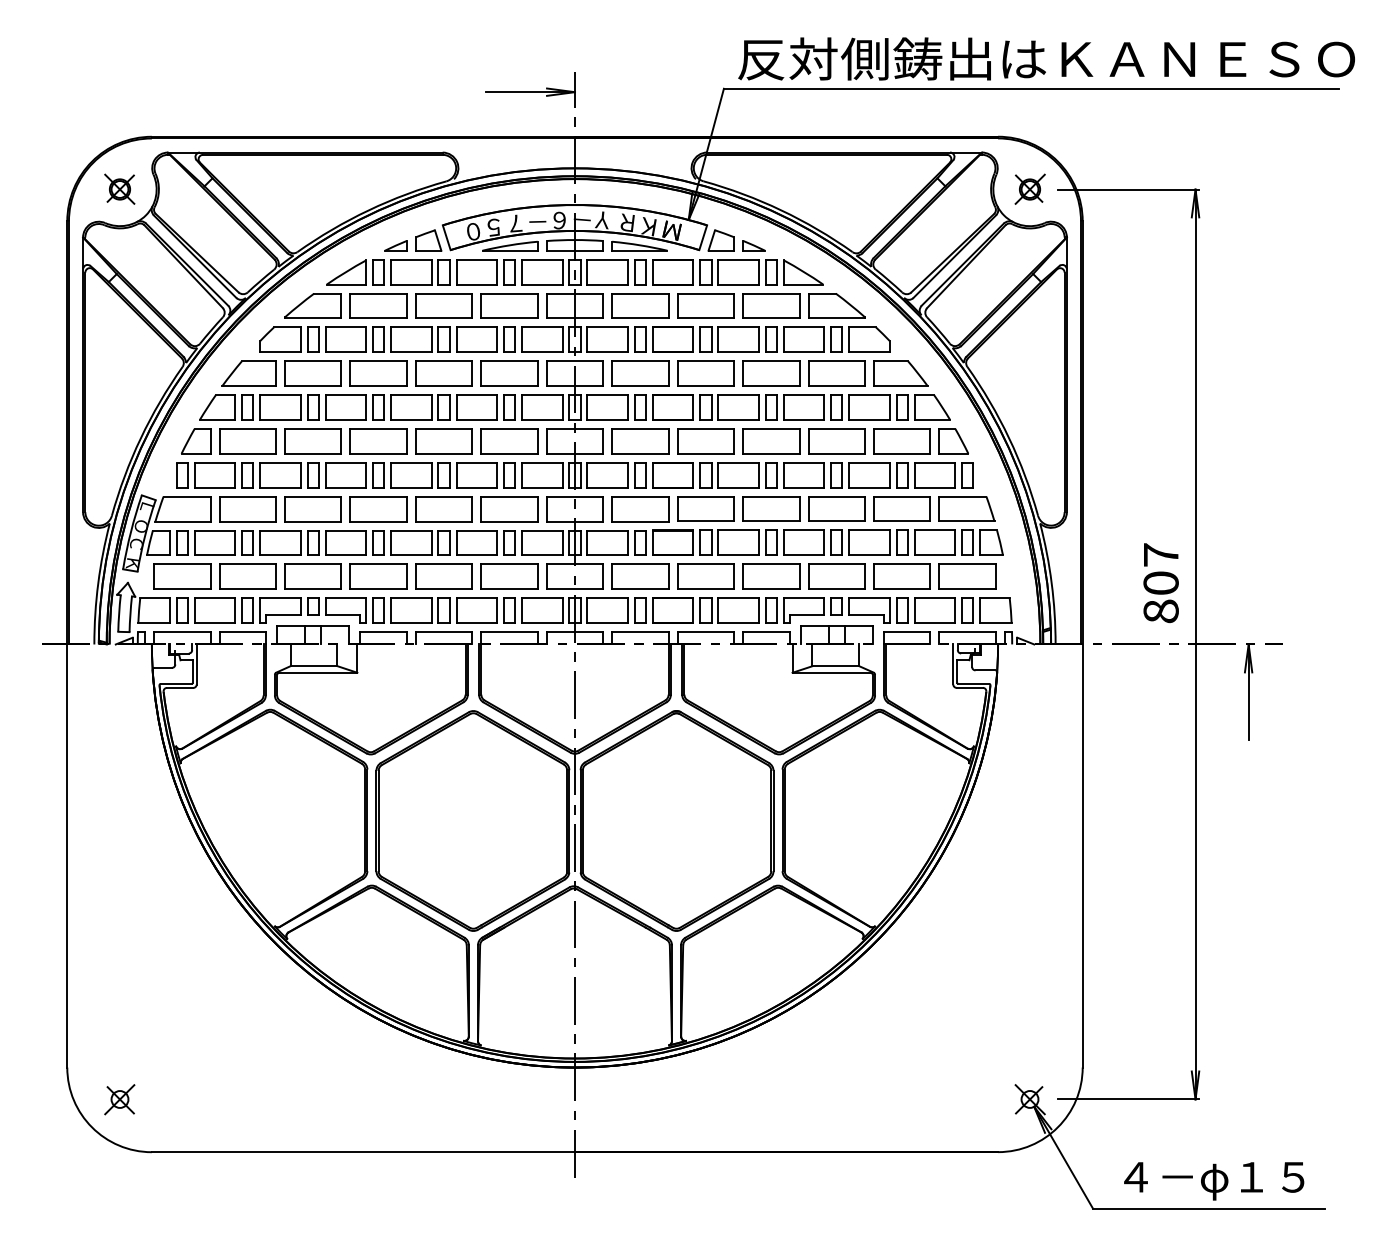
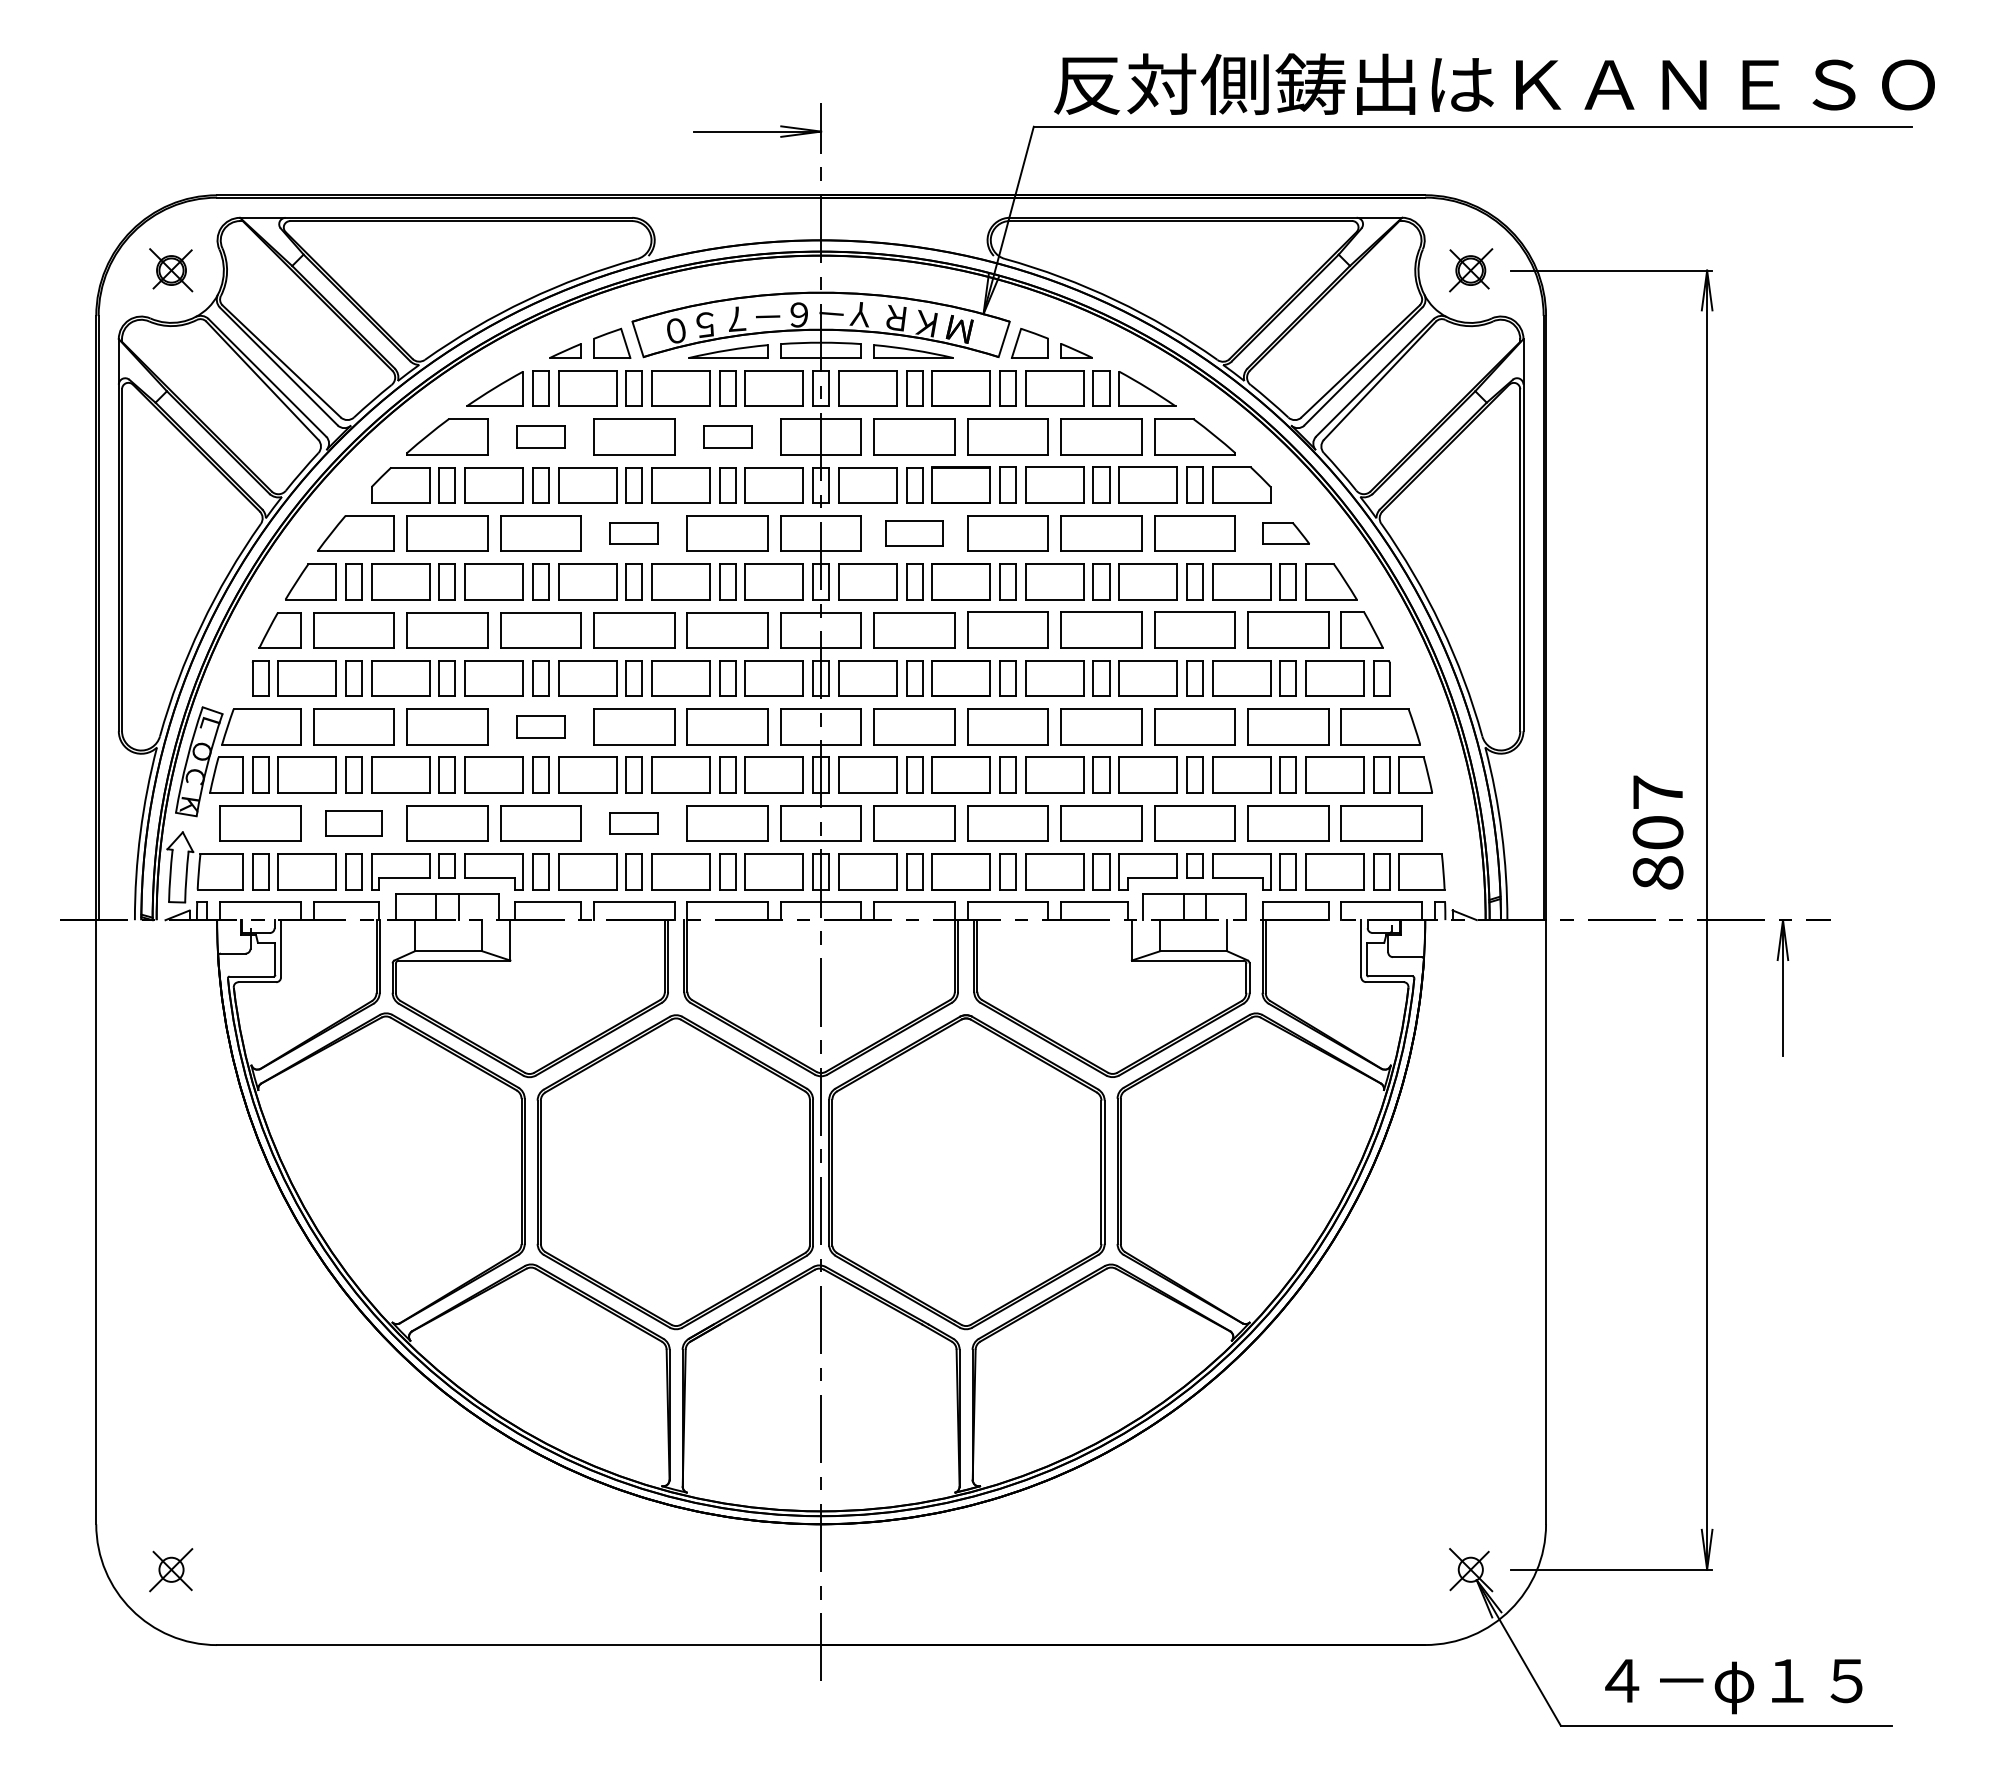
part: (378, 305) -> (540, 436), size x0.6
part: (509, 305) -> (727, 436), size x0.6
part: (443, 373) -> (633, 533), size x0.6
part: (640, 373) -> (914, 533), size x0.7
part: (900, 373) -> (1285, 533), size x0.6
part: (378, 509) -> (540, 727), size x0.6
part: (247, 576) -> (353, 823), size x0.7
part: (443, 576) -> (633, 823), size x0.6

